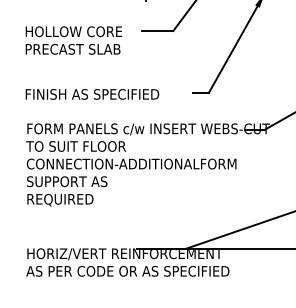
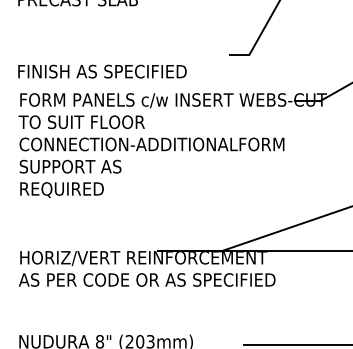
text: (92, 94) -> (102, 71), moved

